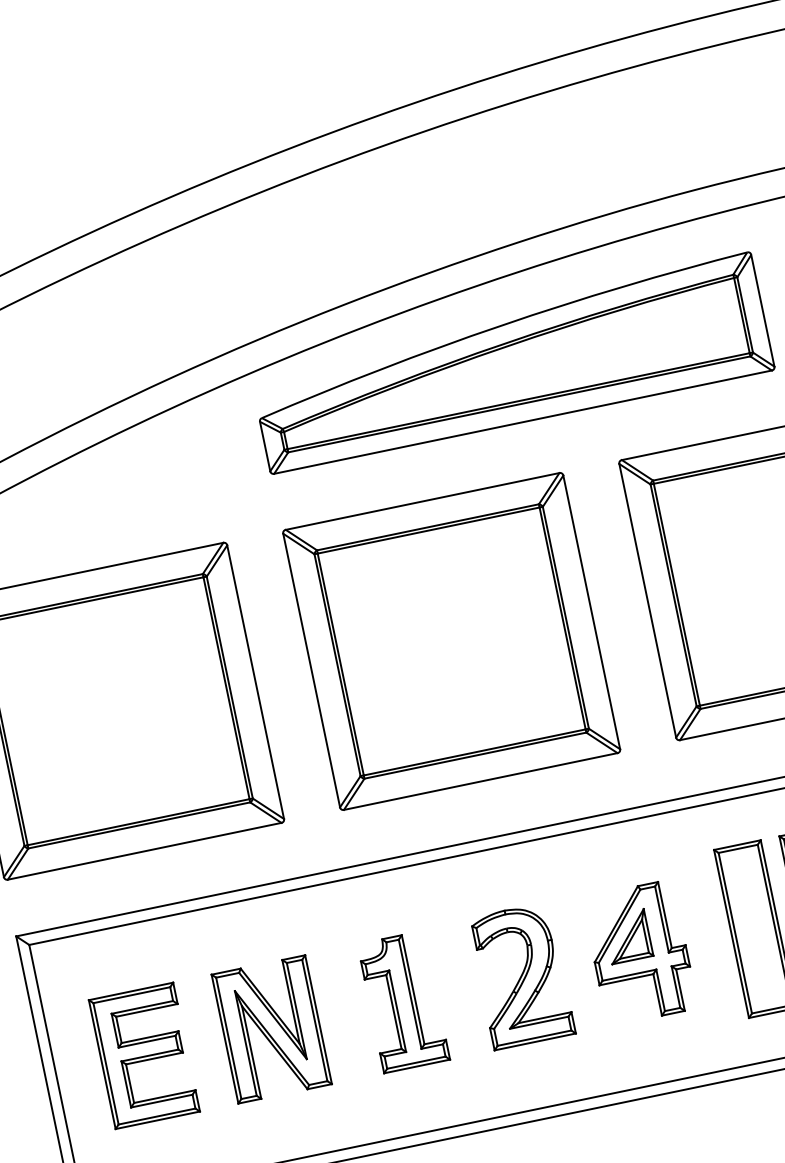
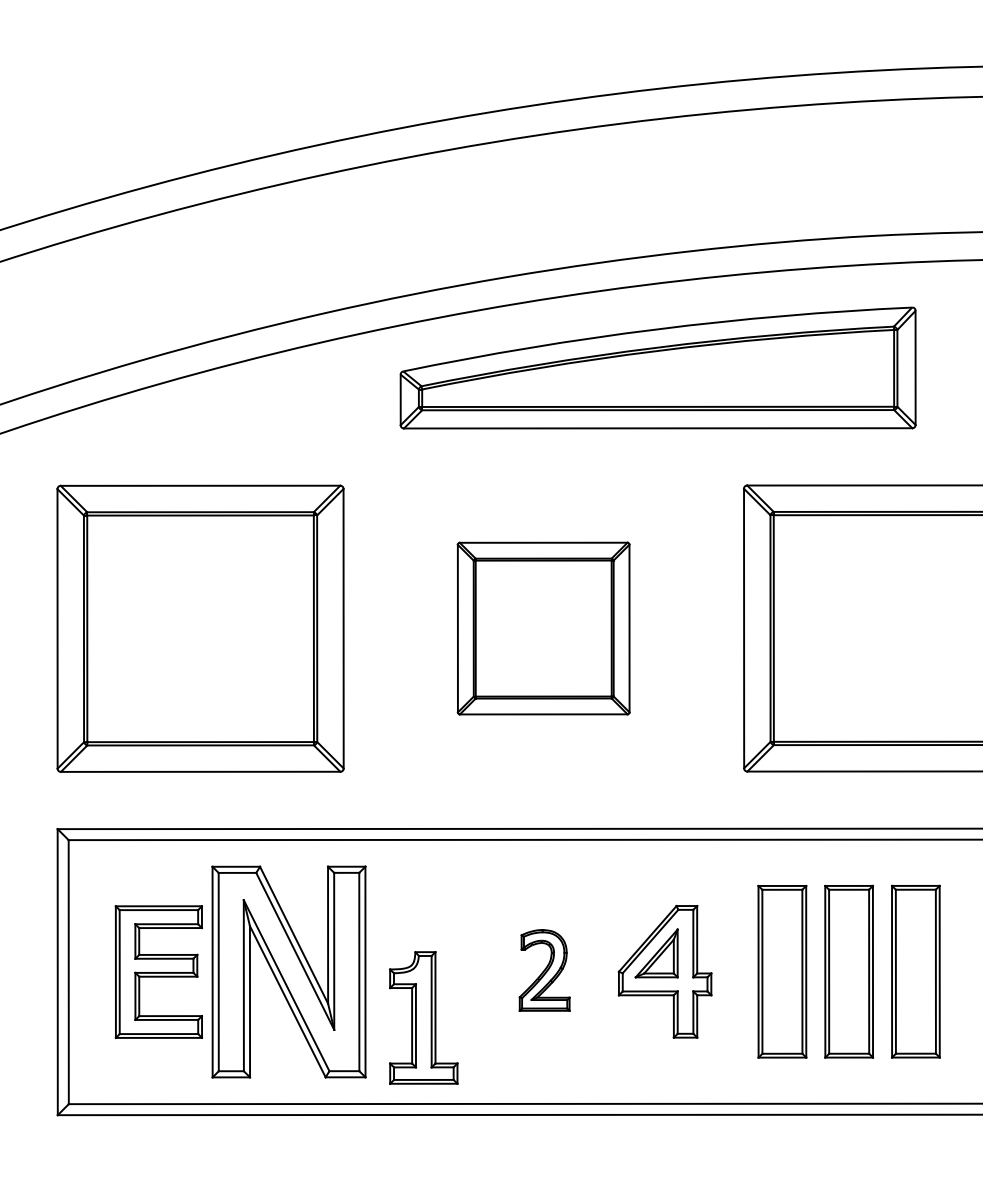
part: (451, 641) -> (543, 628), size x0.6
part: (521, 976) -> (544, 970), size x0.6
part: (403, 1001) -> (423, 1017), moved
part: (271, 1029) -> (288, 971), size x1.6

